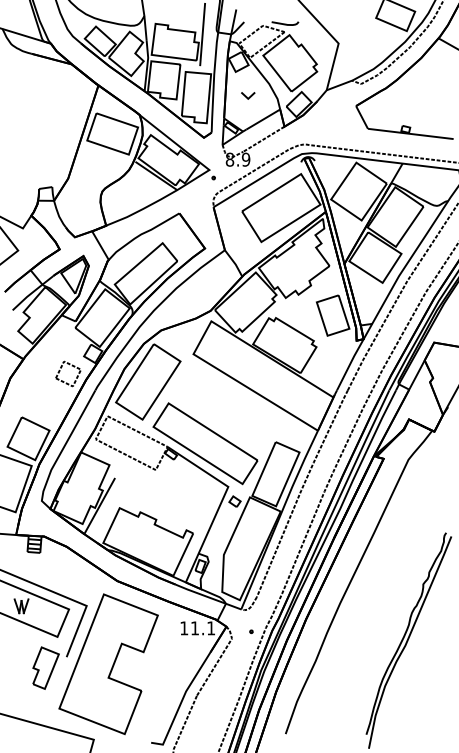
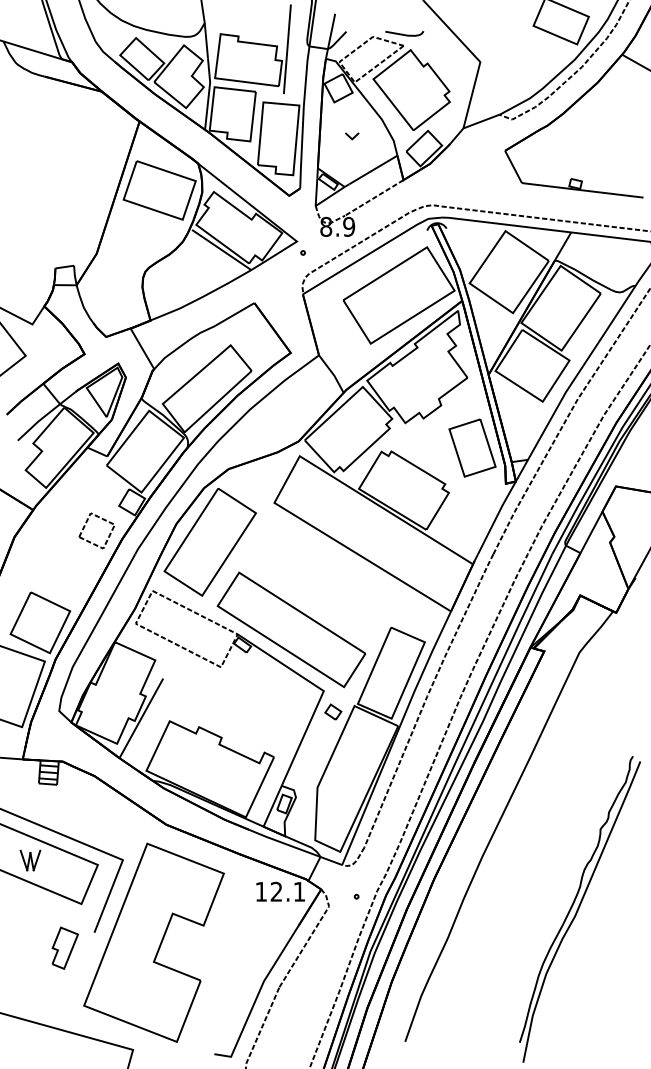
part: (248, 95) -> (352, 136), size x0.7
text: (194, 628) -> (276, 891), 11.1 -> 12.1
part: (46, 667) -> (65, 947), size x0.7

